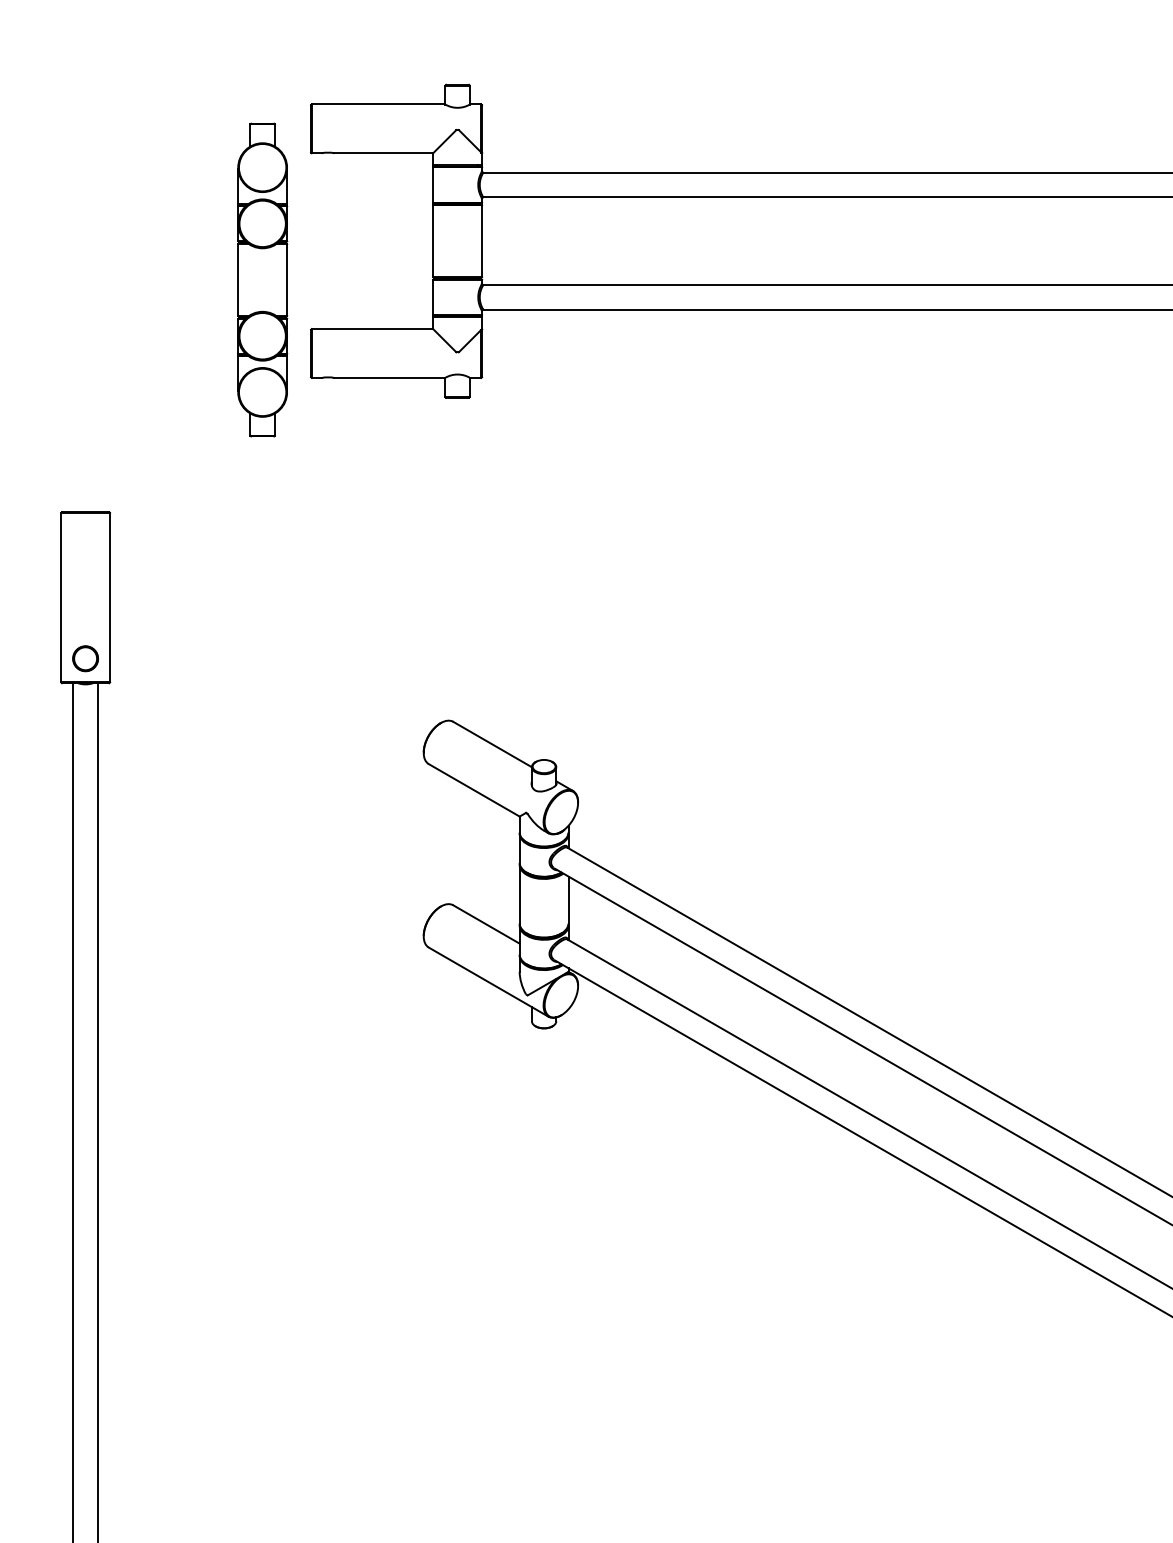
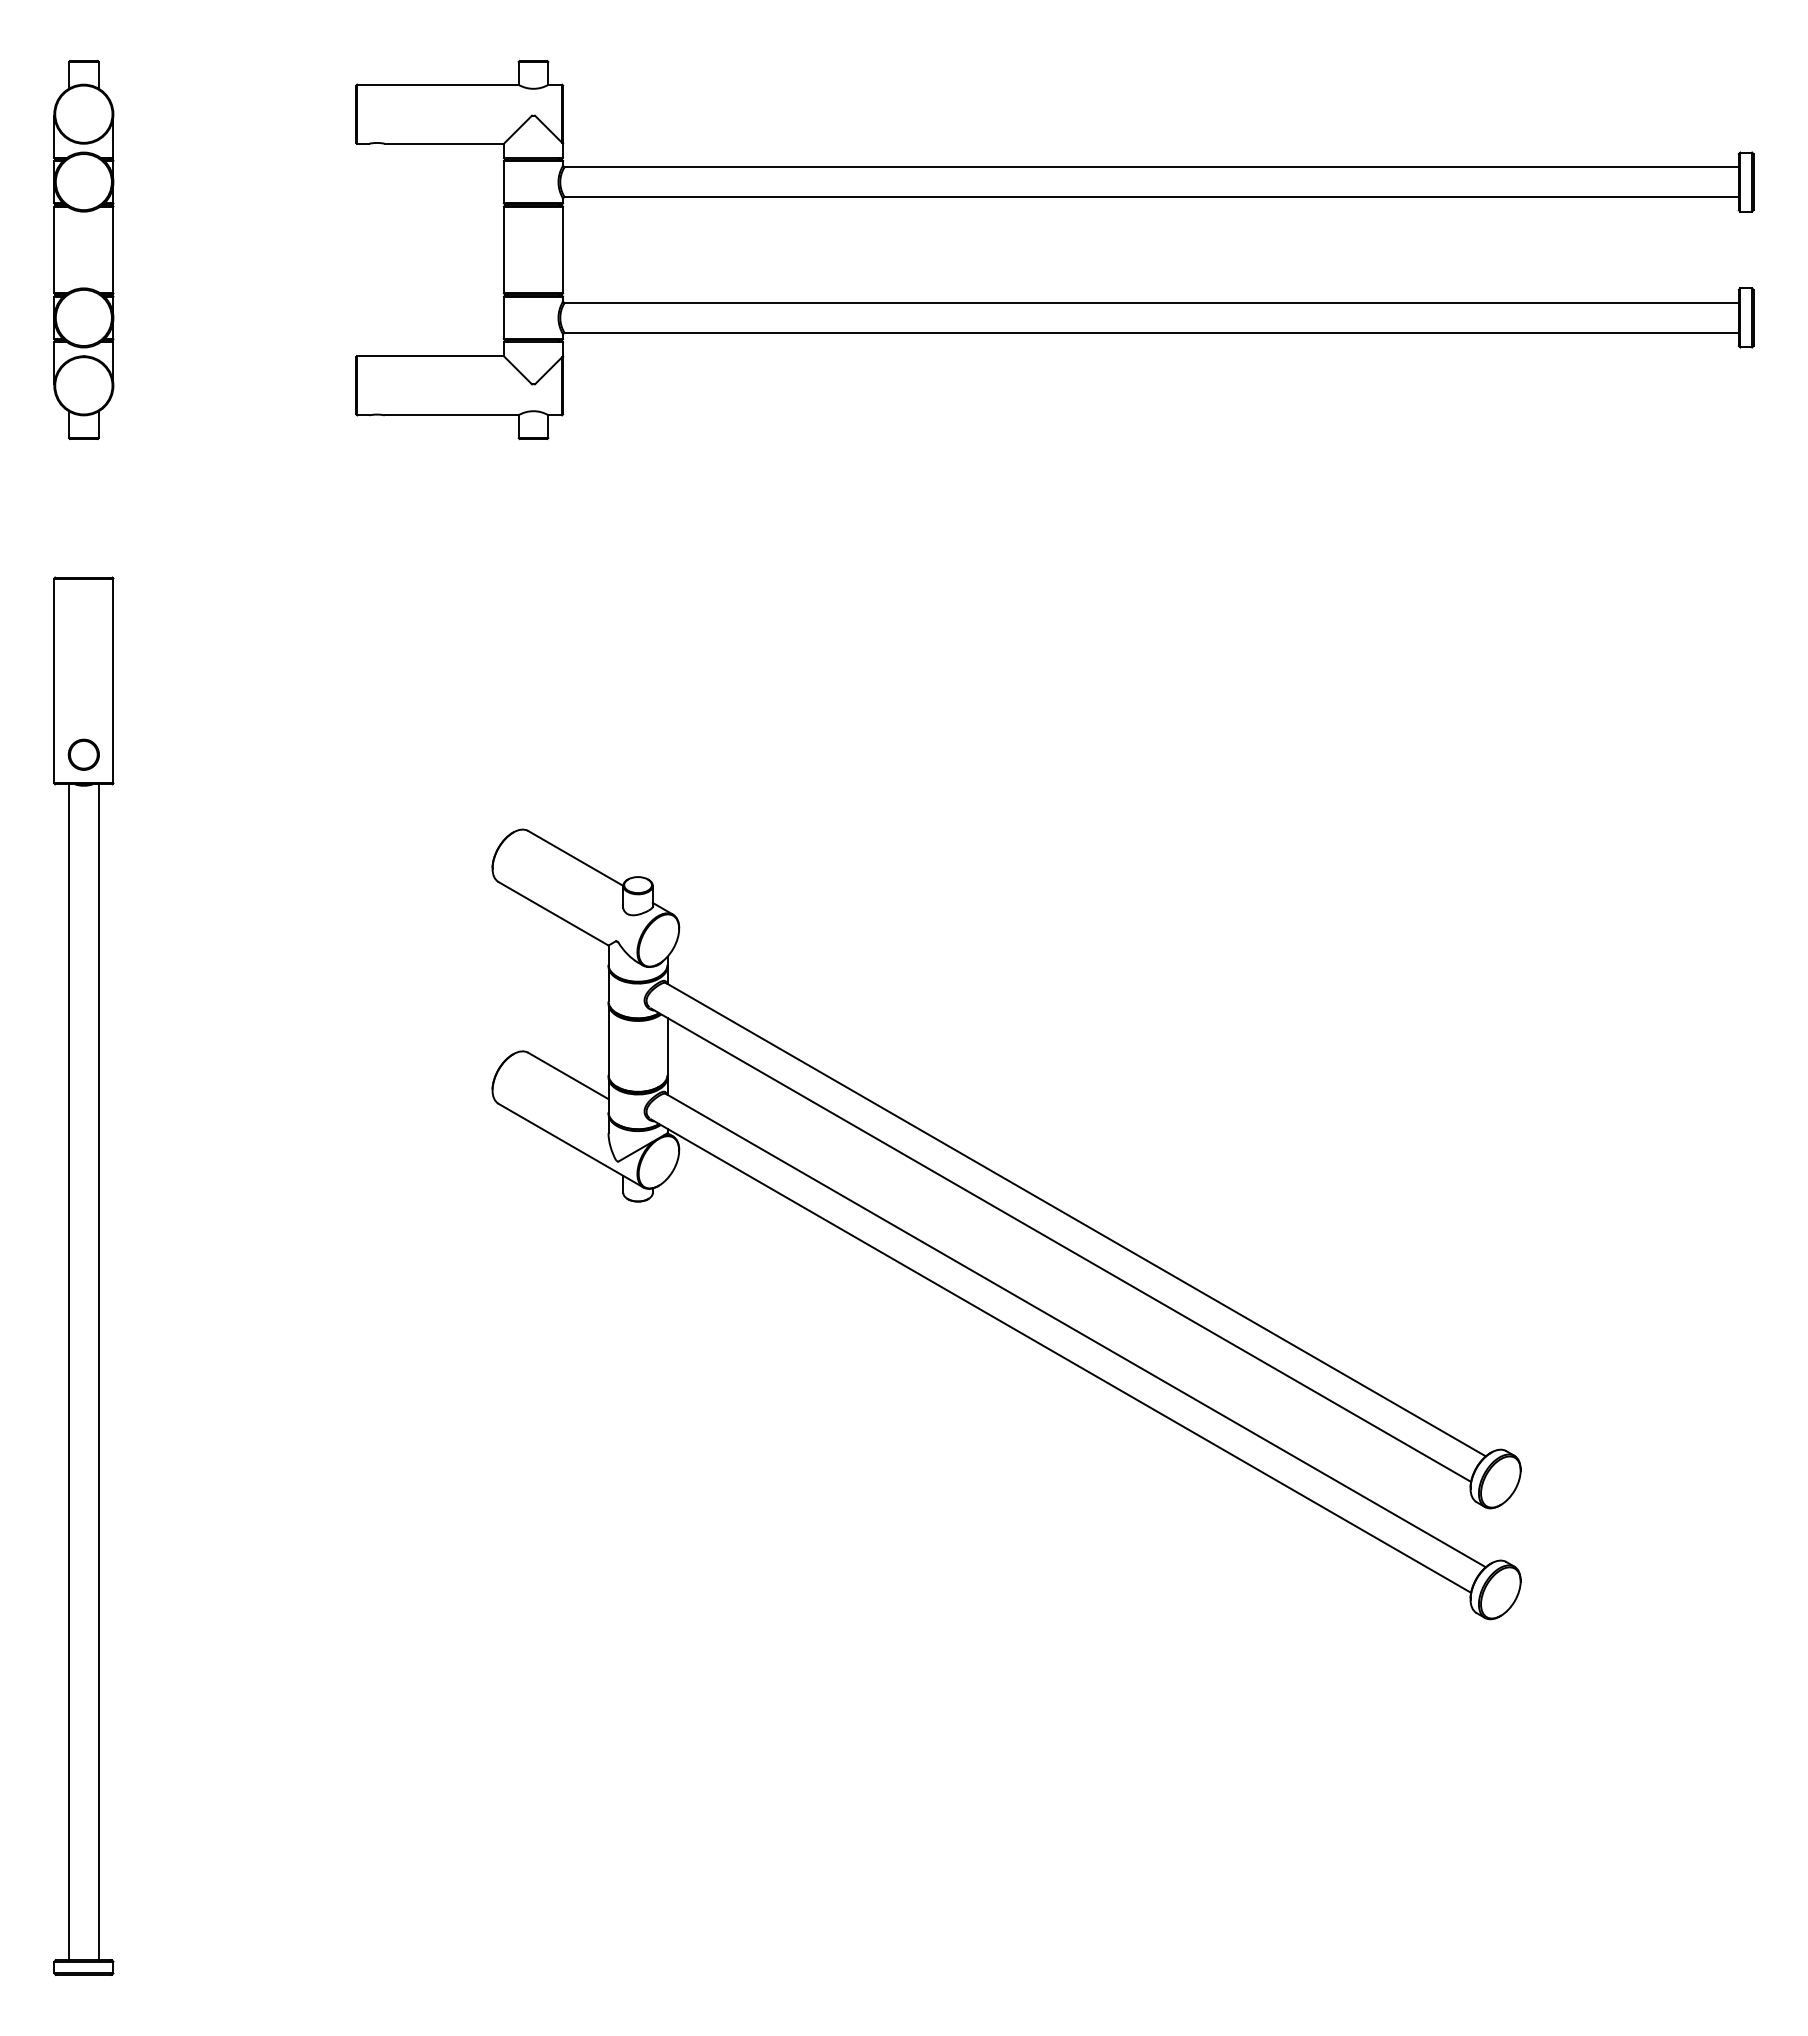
part: (262, 279) -> (83, 249), moved

